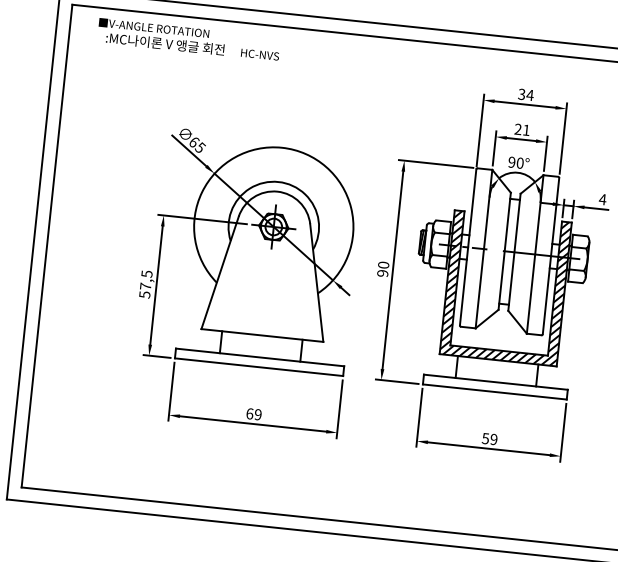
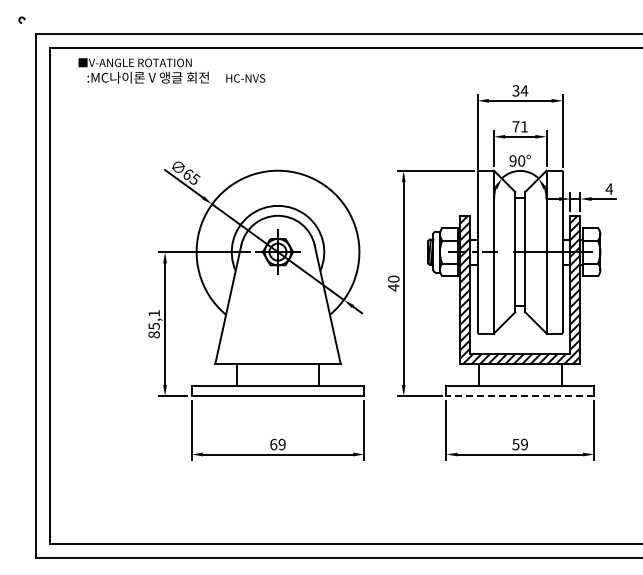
text: (517, 129) -> (515, 126), 21 -> 71
text: (382, 273) -> (393, 287), 90 -> 40
text: (145, 284) -> (153, 324), 57,5 -> 85,1
line: (495, 392) -> (520, 396), solid -> dashed

